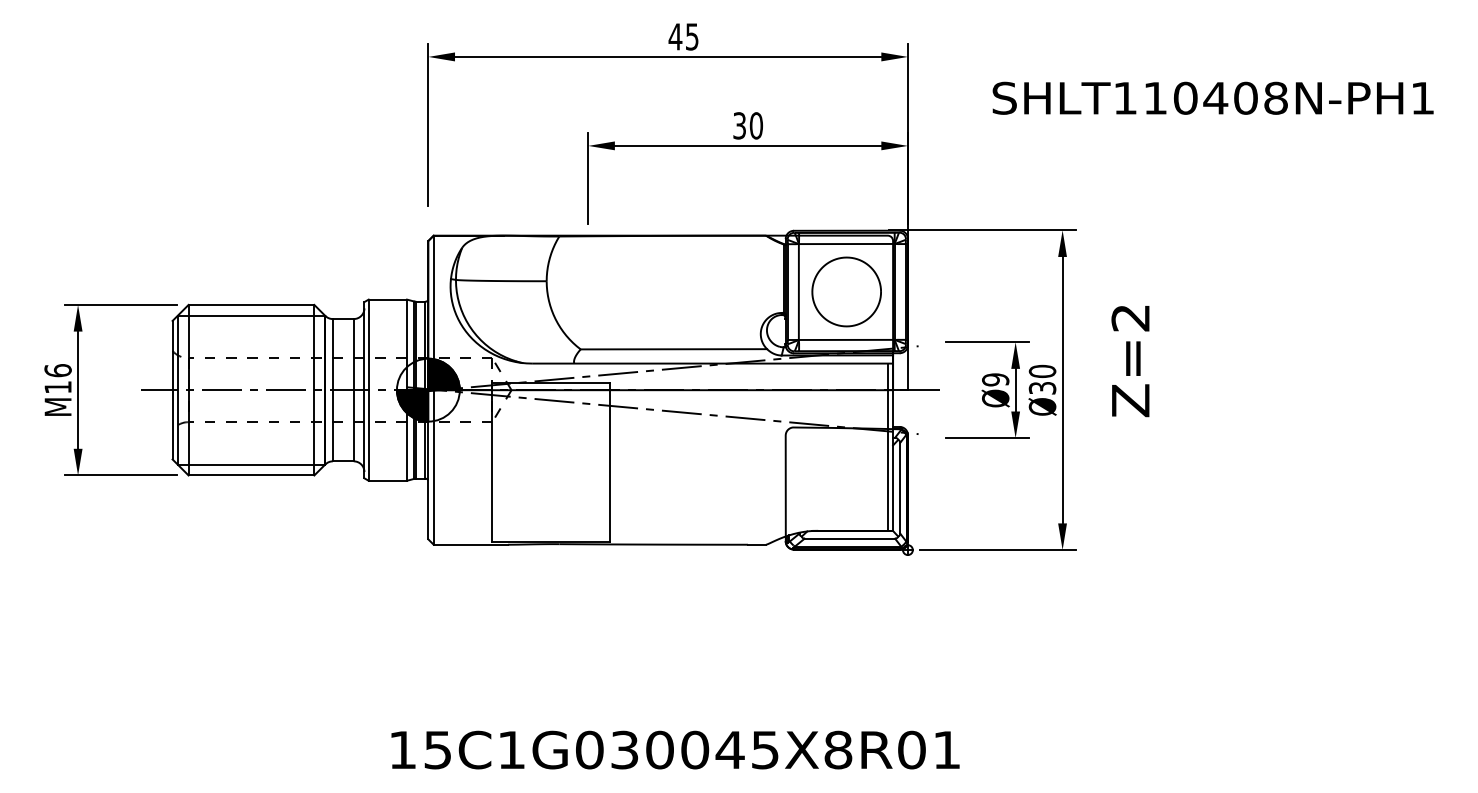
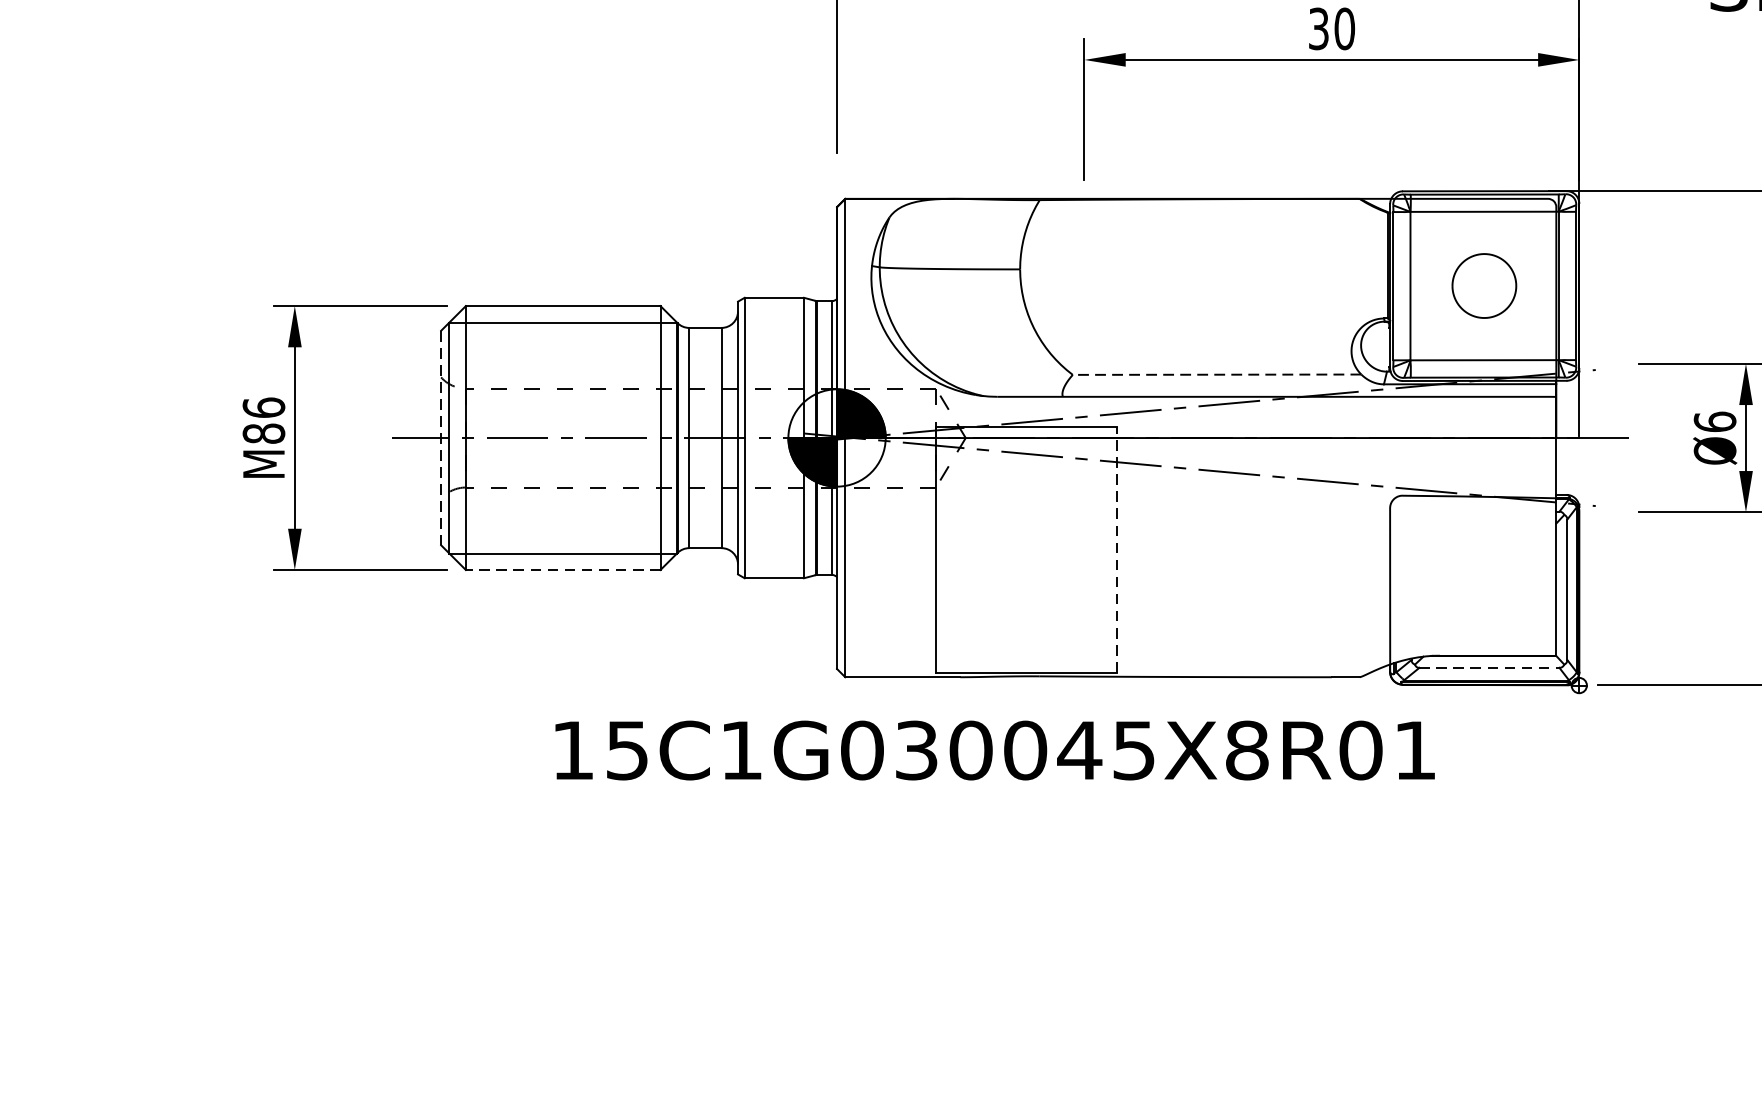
part: (846, 291) -> (1484, 285), size x0.6
line: (673, 349) -> (1216, 375), solid -> dashed
text: (995, 379) -> (1714, 421), Ø9 -> Ø6
text: (57, 386) -> (262, 432), M16 -> M86
line: (172, 390) -> (440, 438), solid -> dashed
line: (887, 446) -> (1547, 525), removed
line: (609, 461) -> (1117, 548), solid -> dashed
line: (251, 475) -> (563, 570), solid -> dashed
line: (850, 538) -> (1490, 667), solid -> dashed
text: (675, 749) -> (995, 749), moved

